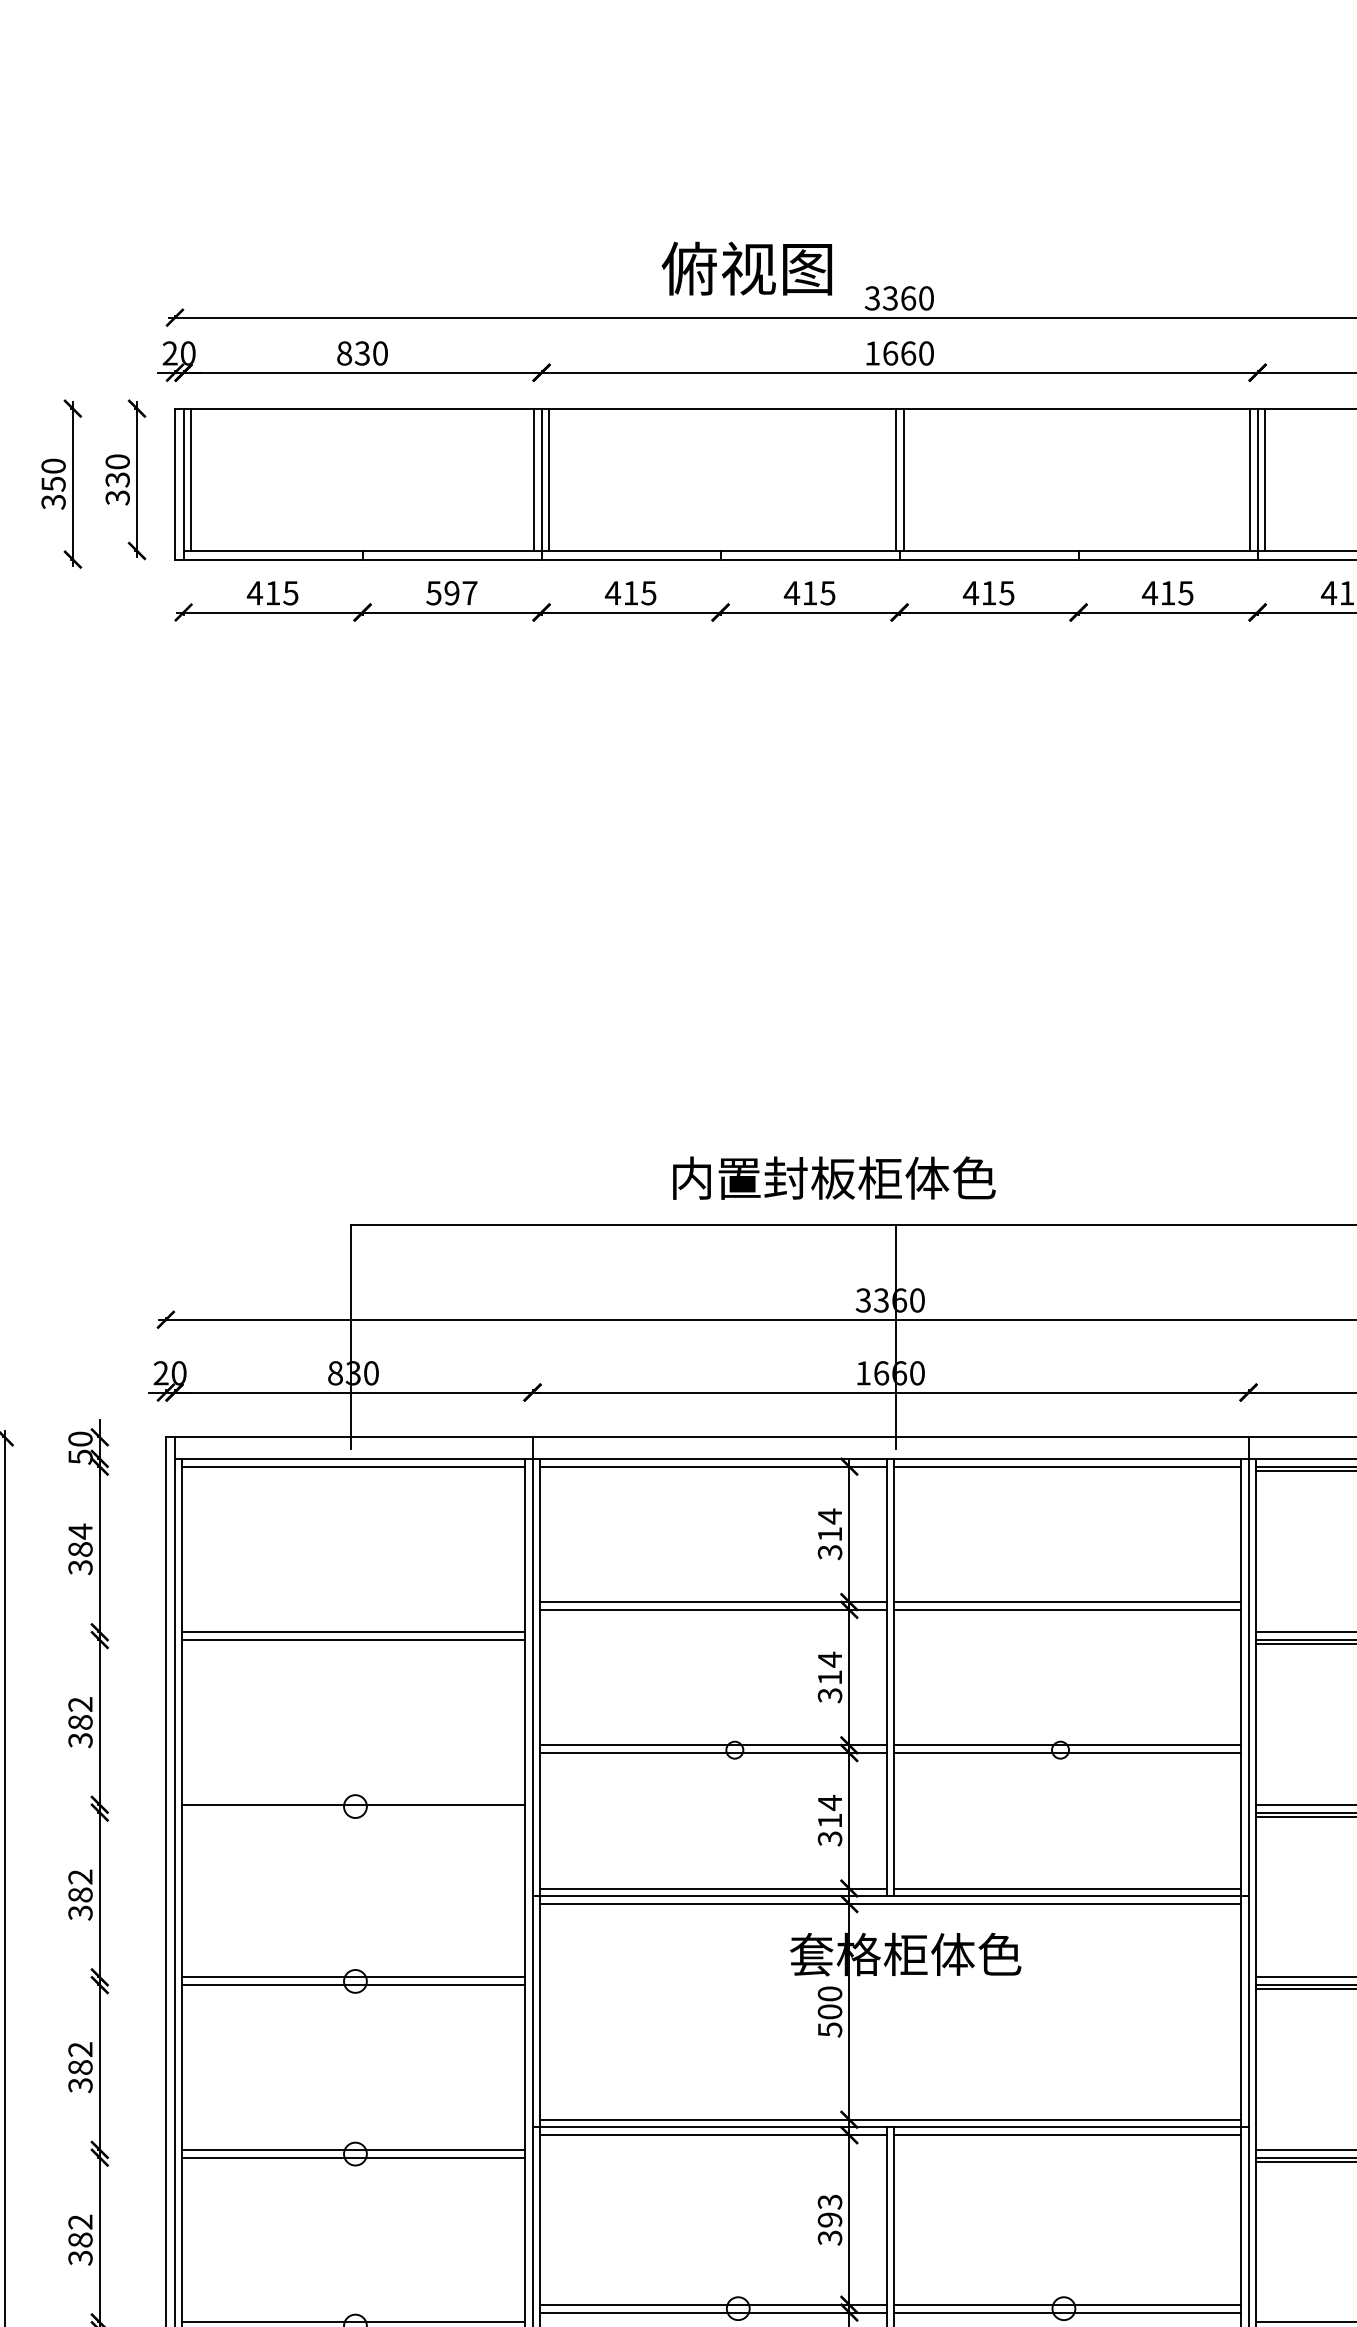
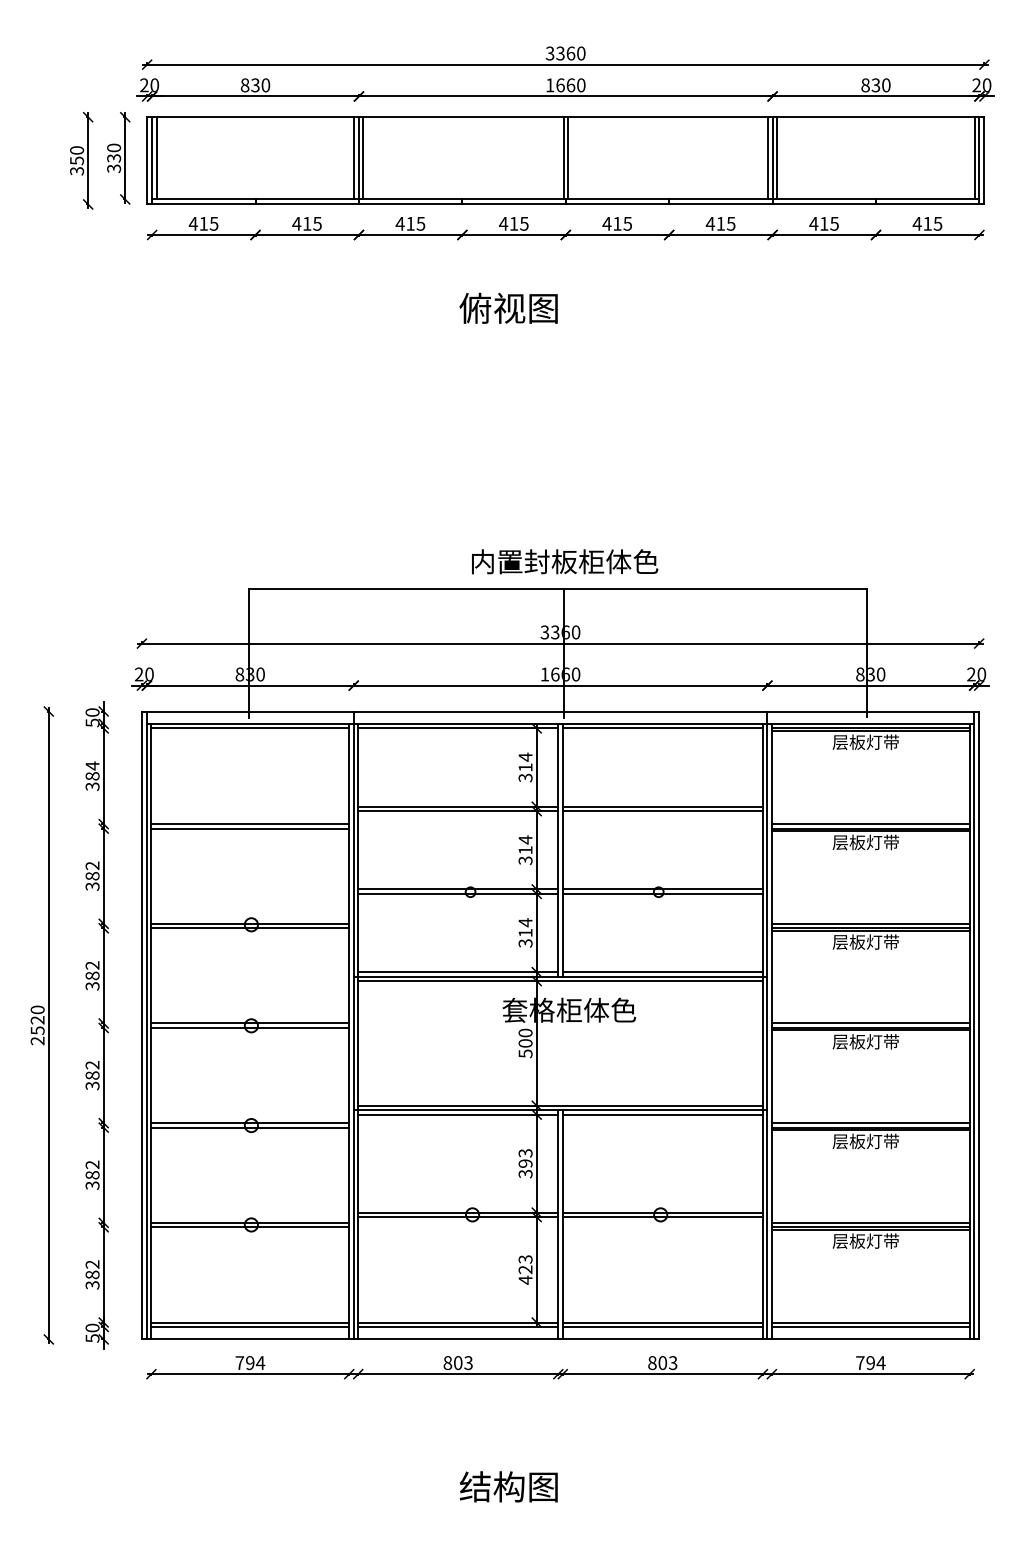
text: (746, 267) -> (508, 307), moved
text: (450, 592) -> (306, 223), 597 -> 415
text: (835, 1177) -> (565, 561), moved
line: (353, 1812) -> (250, 928), added

